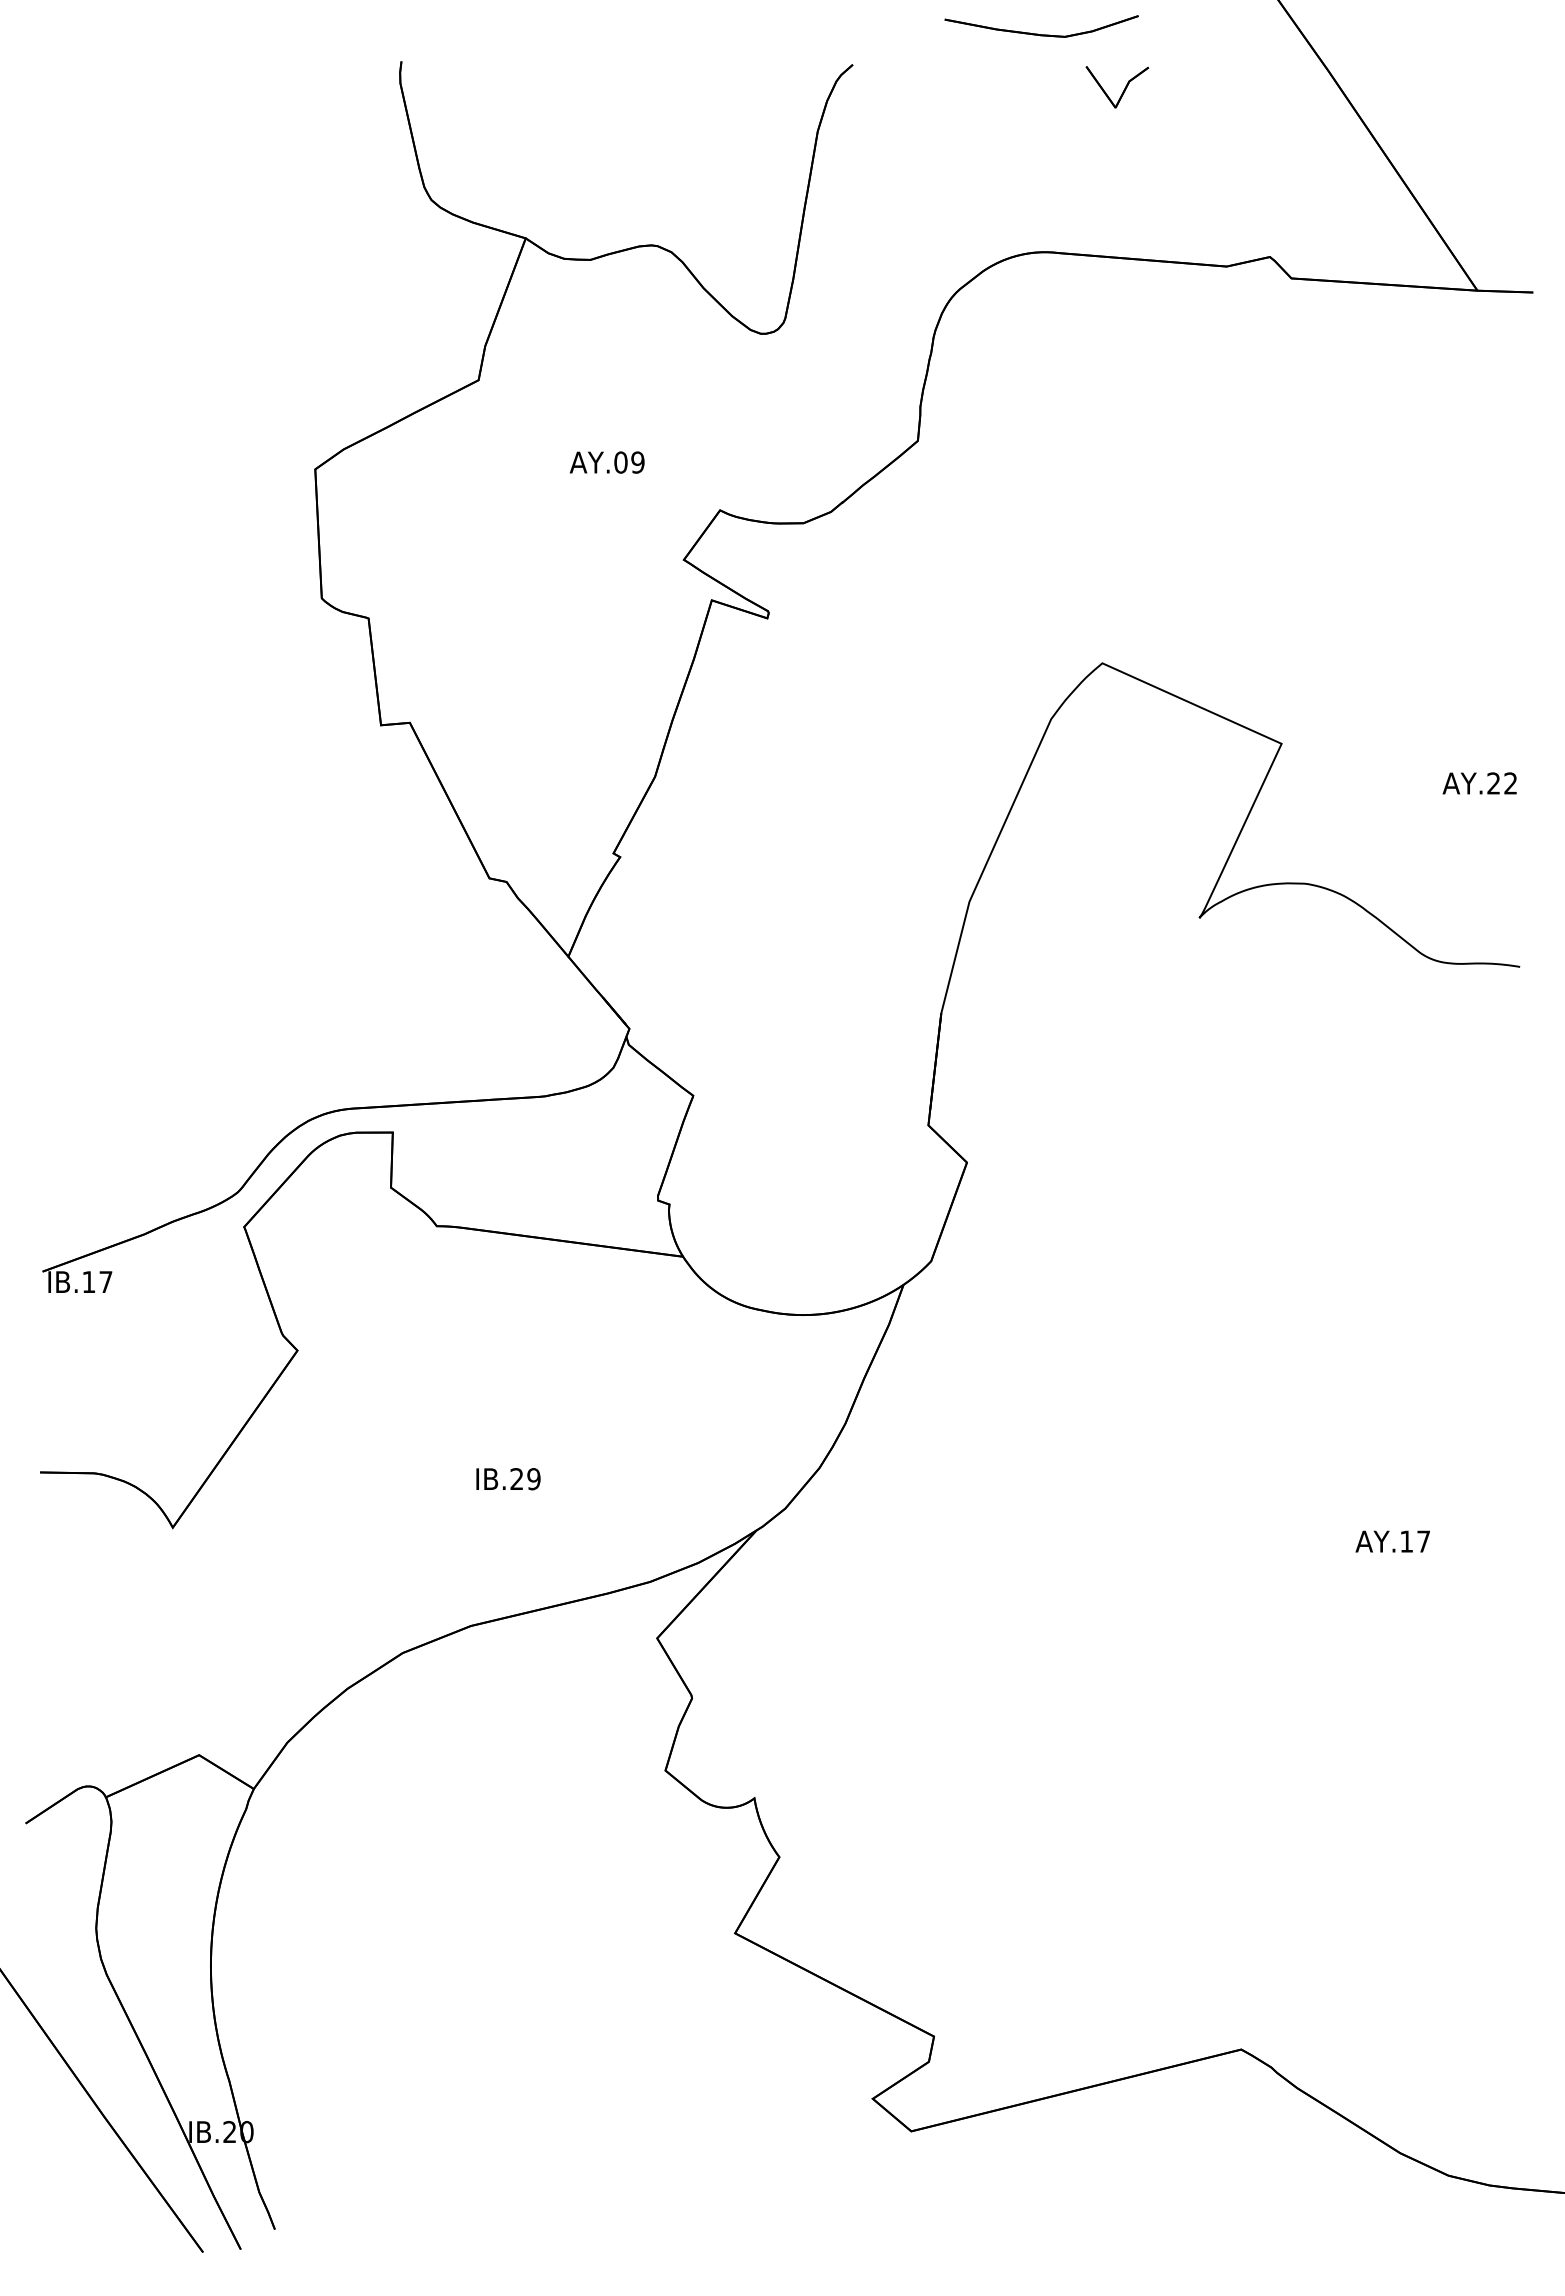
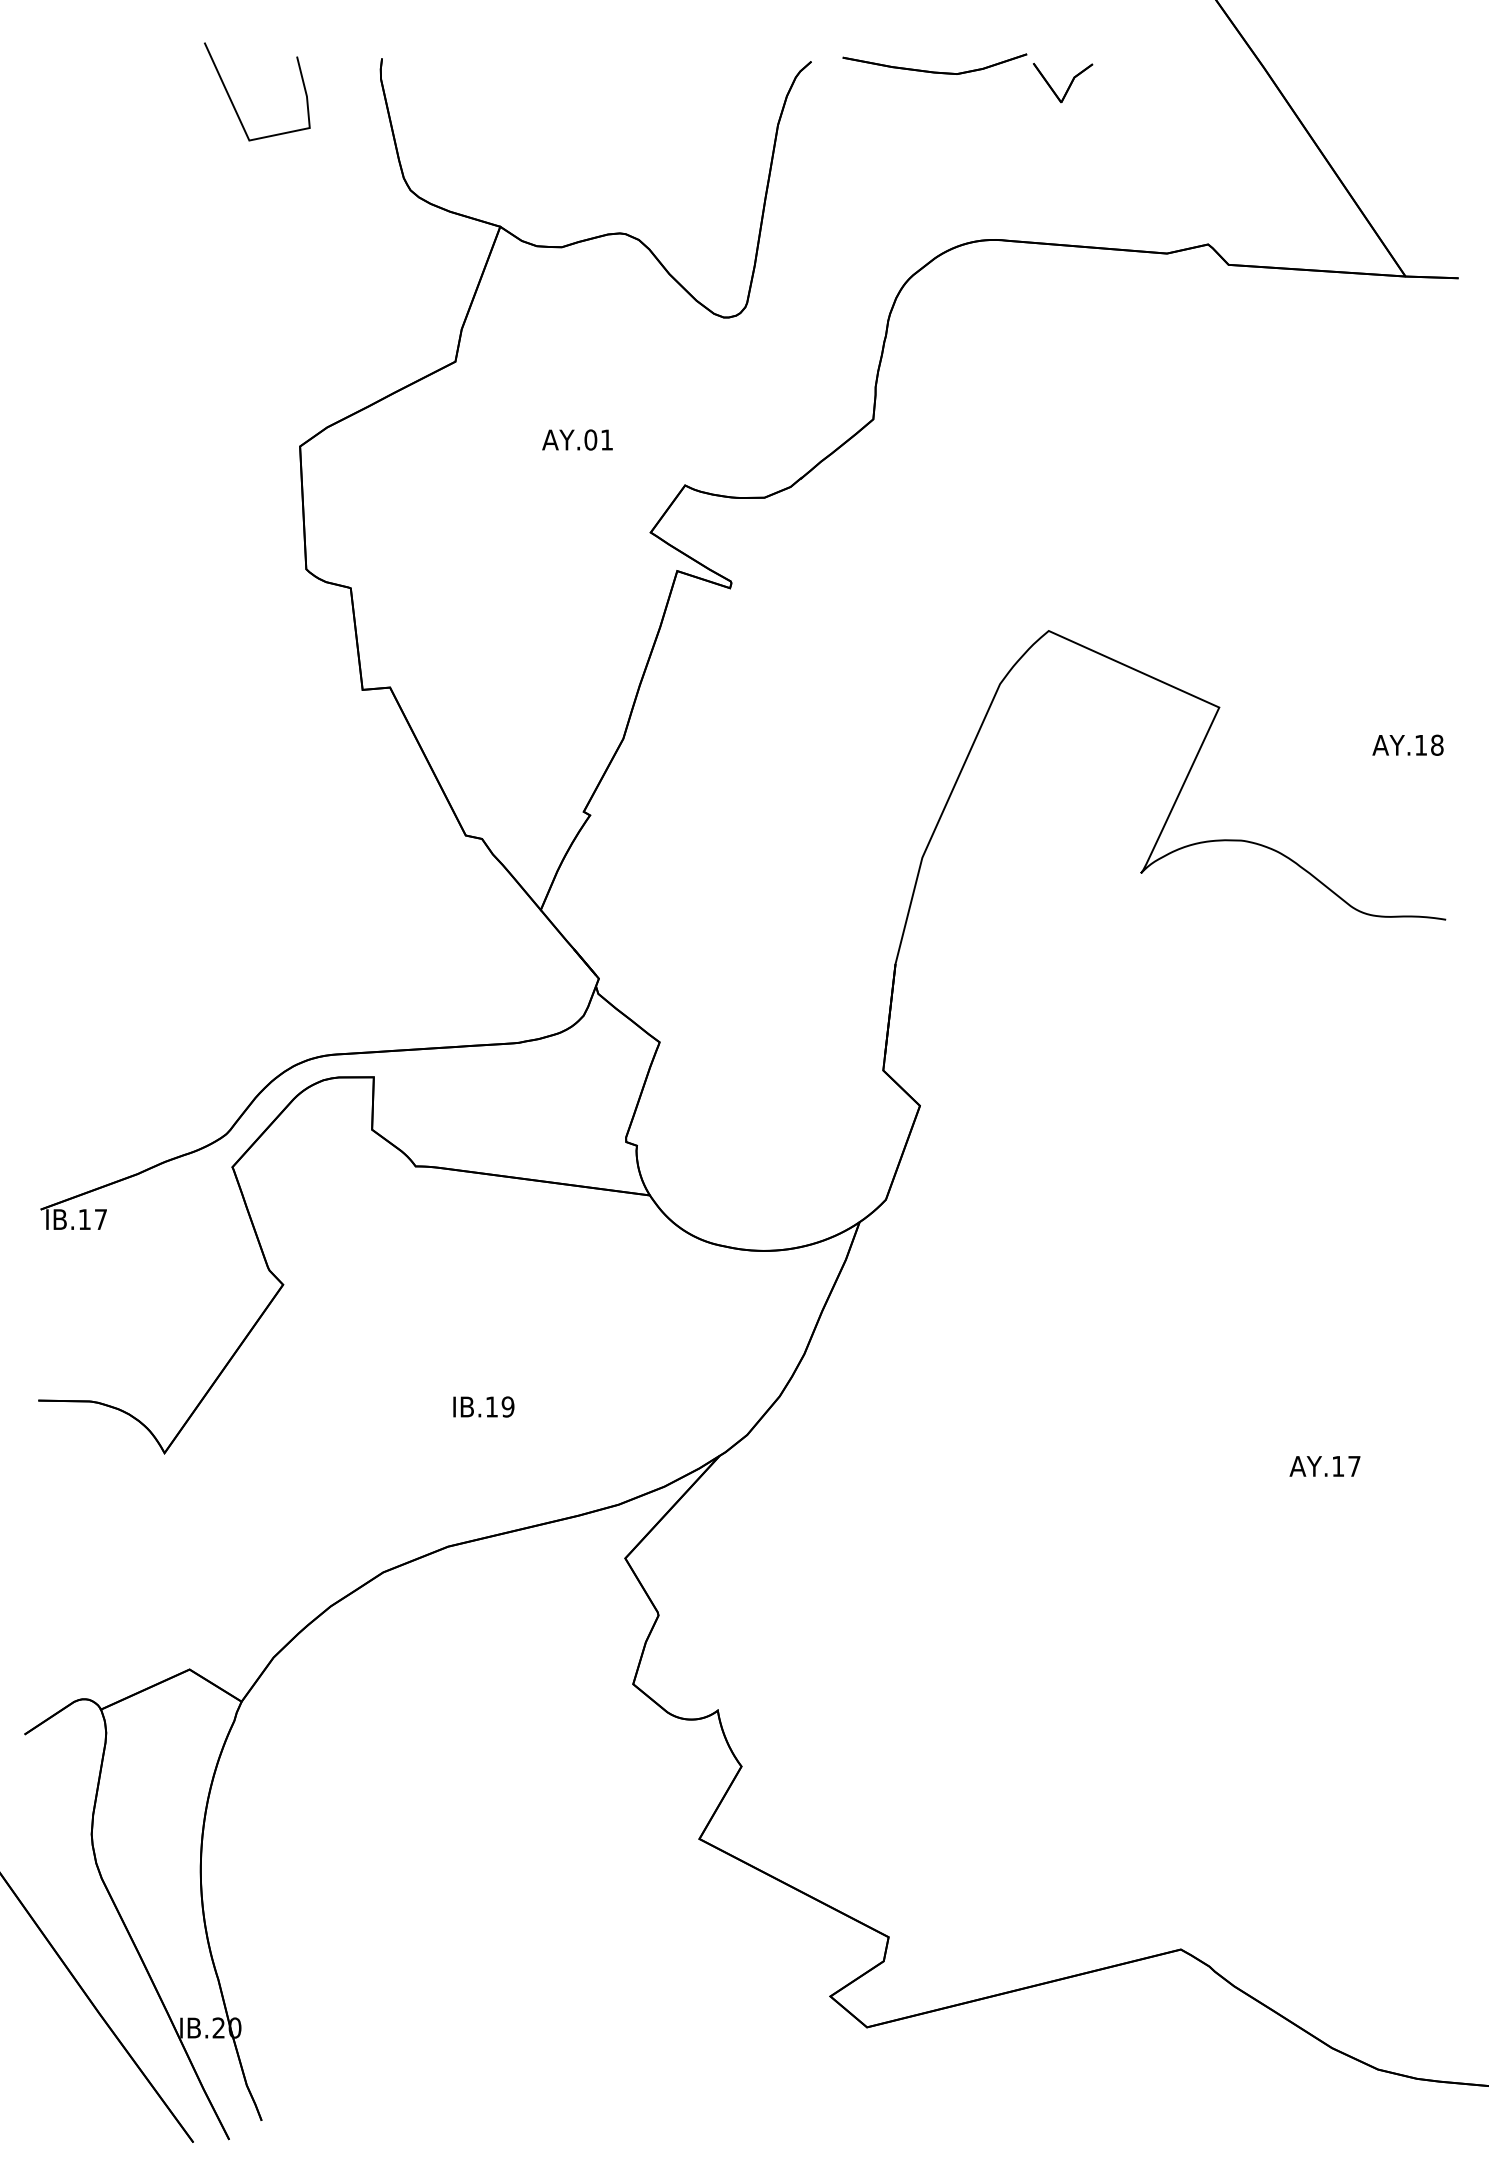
part: (1041, 34) -> (934, 71), moved
curve: (244, 106) -> (232, 101), added
text: (637, 462) -> (606, 439), AY.09 -> AY.01
text: (1502, 783) -> (1429, 745), AY.22 -> AY.18
text: (516, 1478) -> (491, 1406), IB.29 -> IB.19

